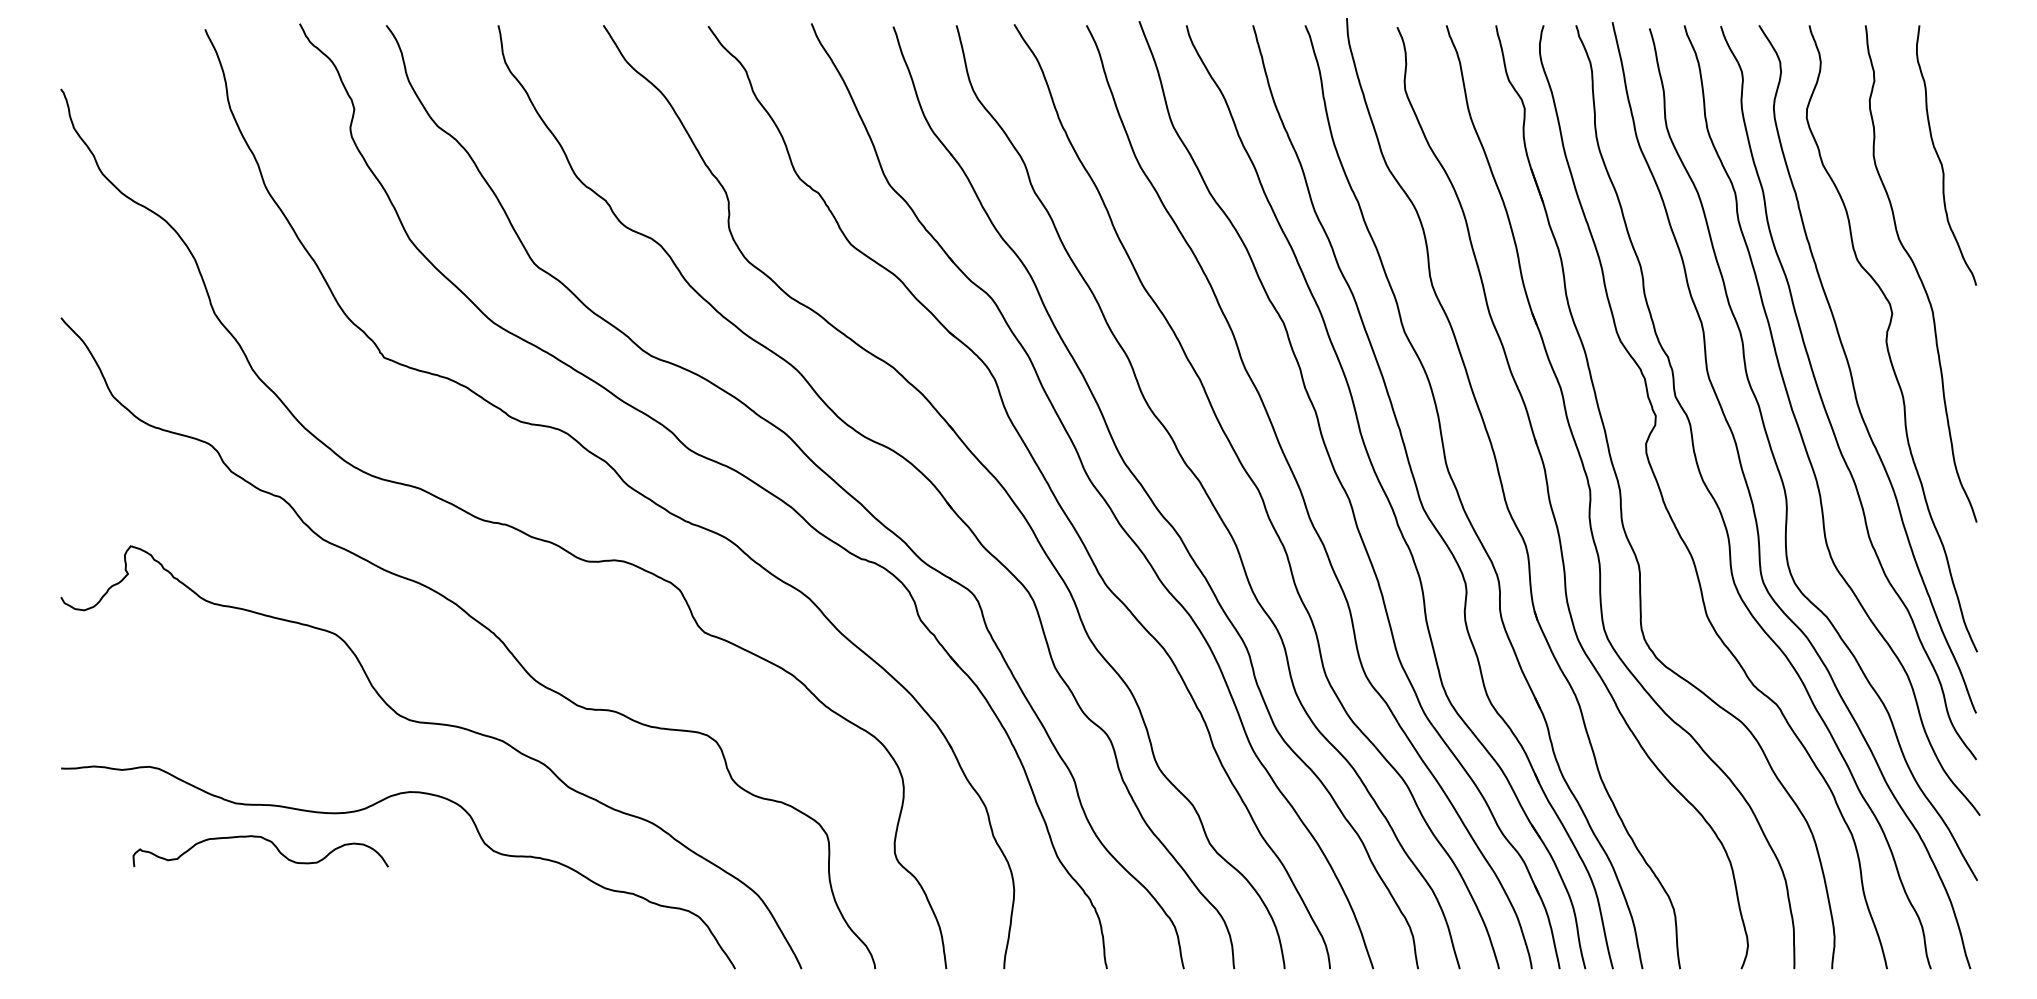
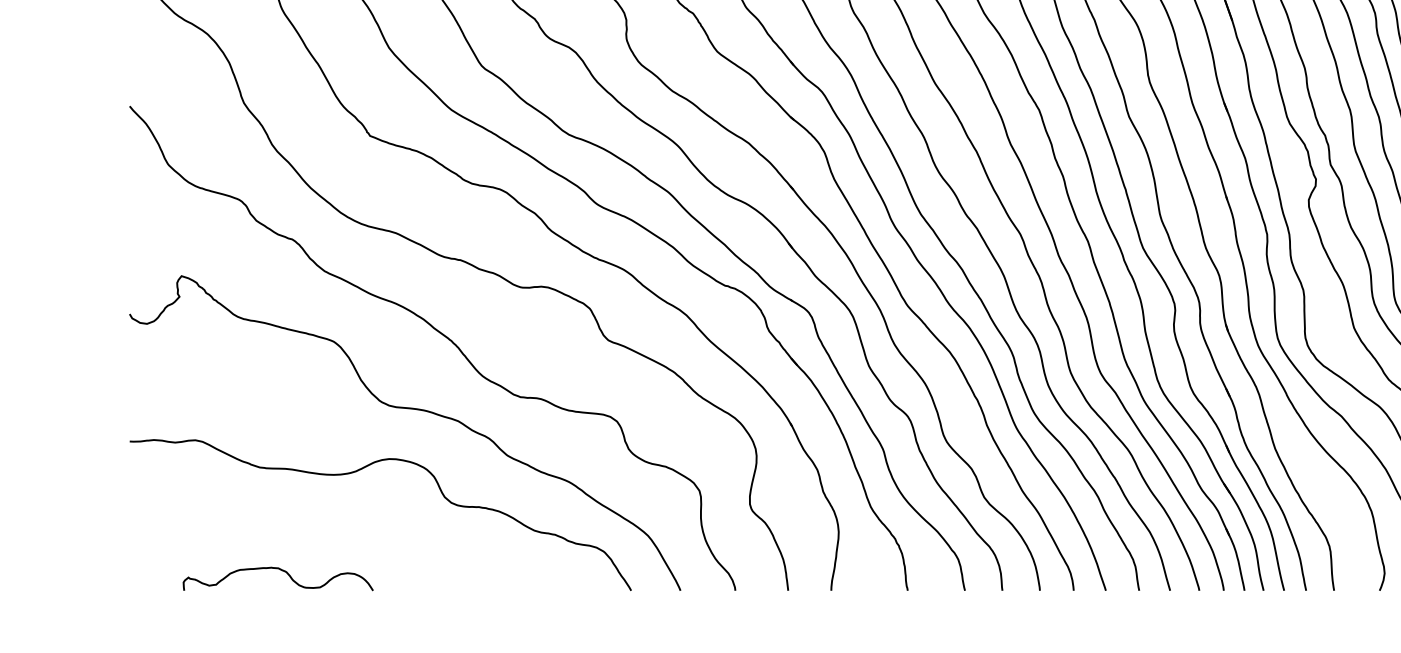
curve: (265, 840) -> (281, 570), moved

